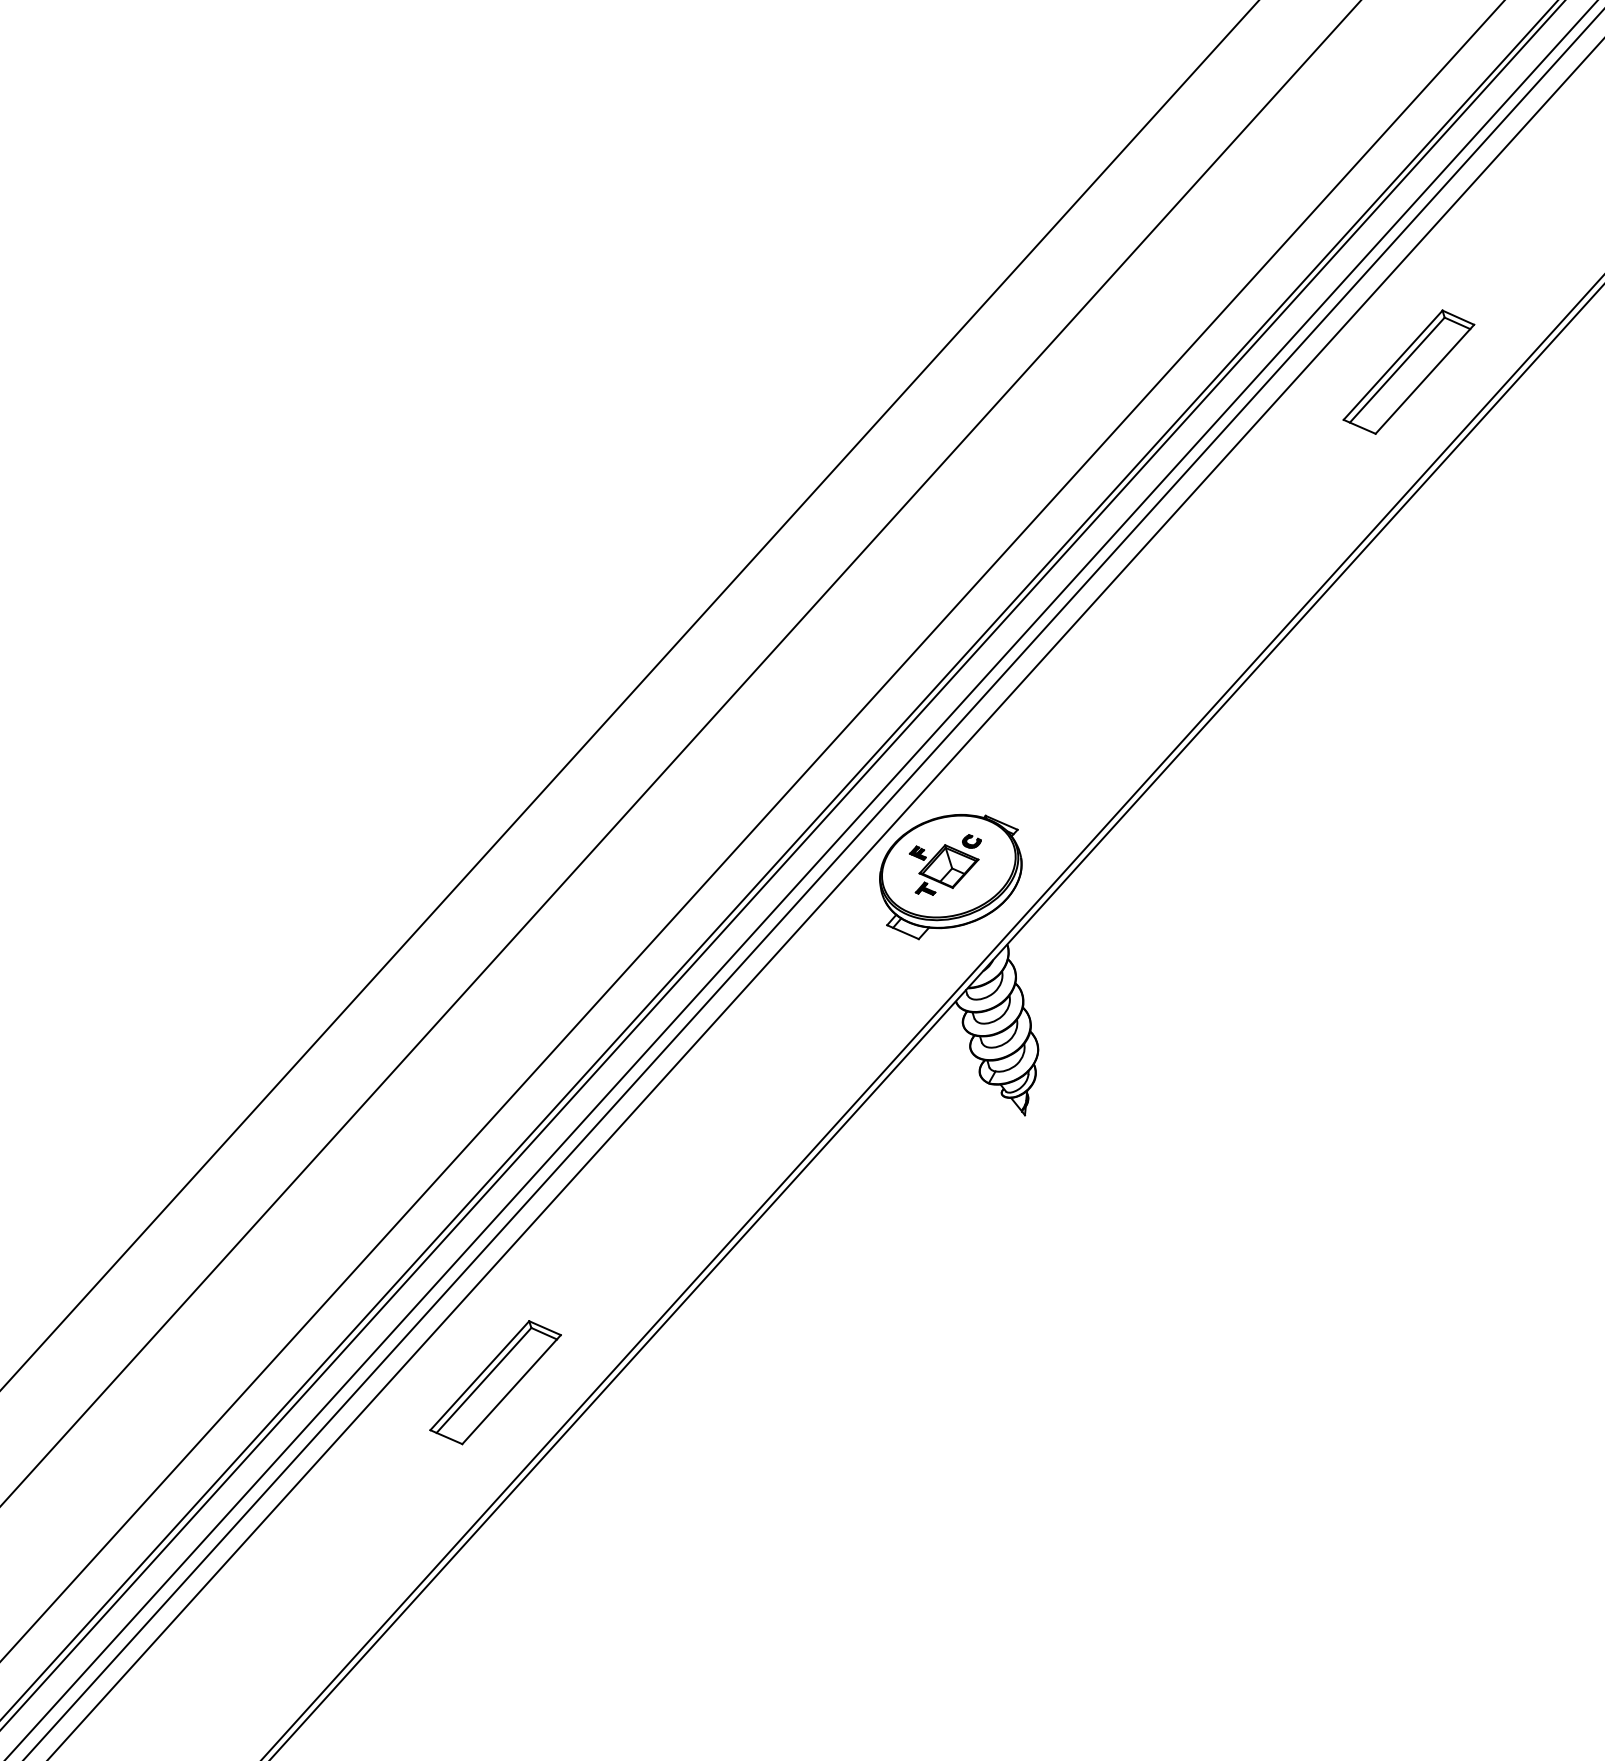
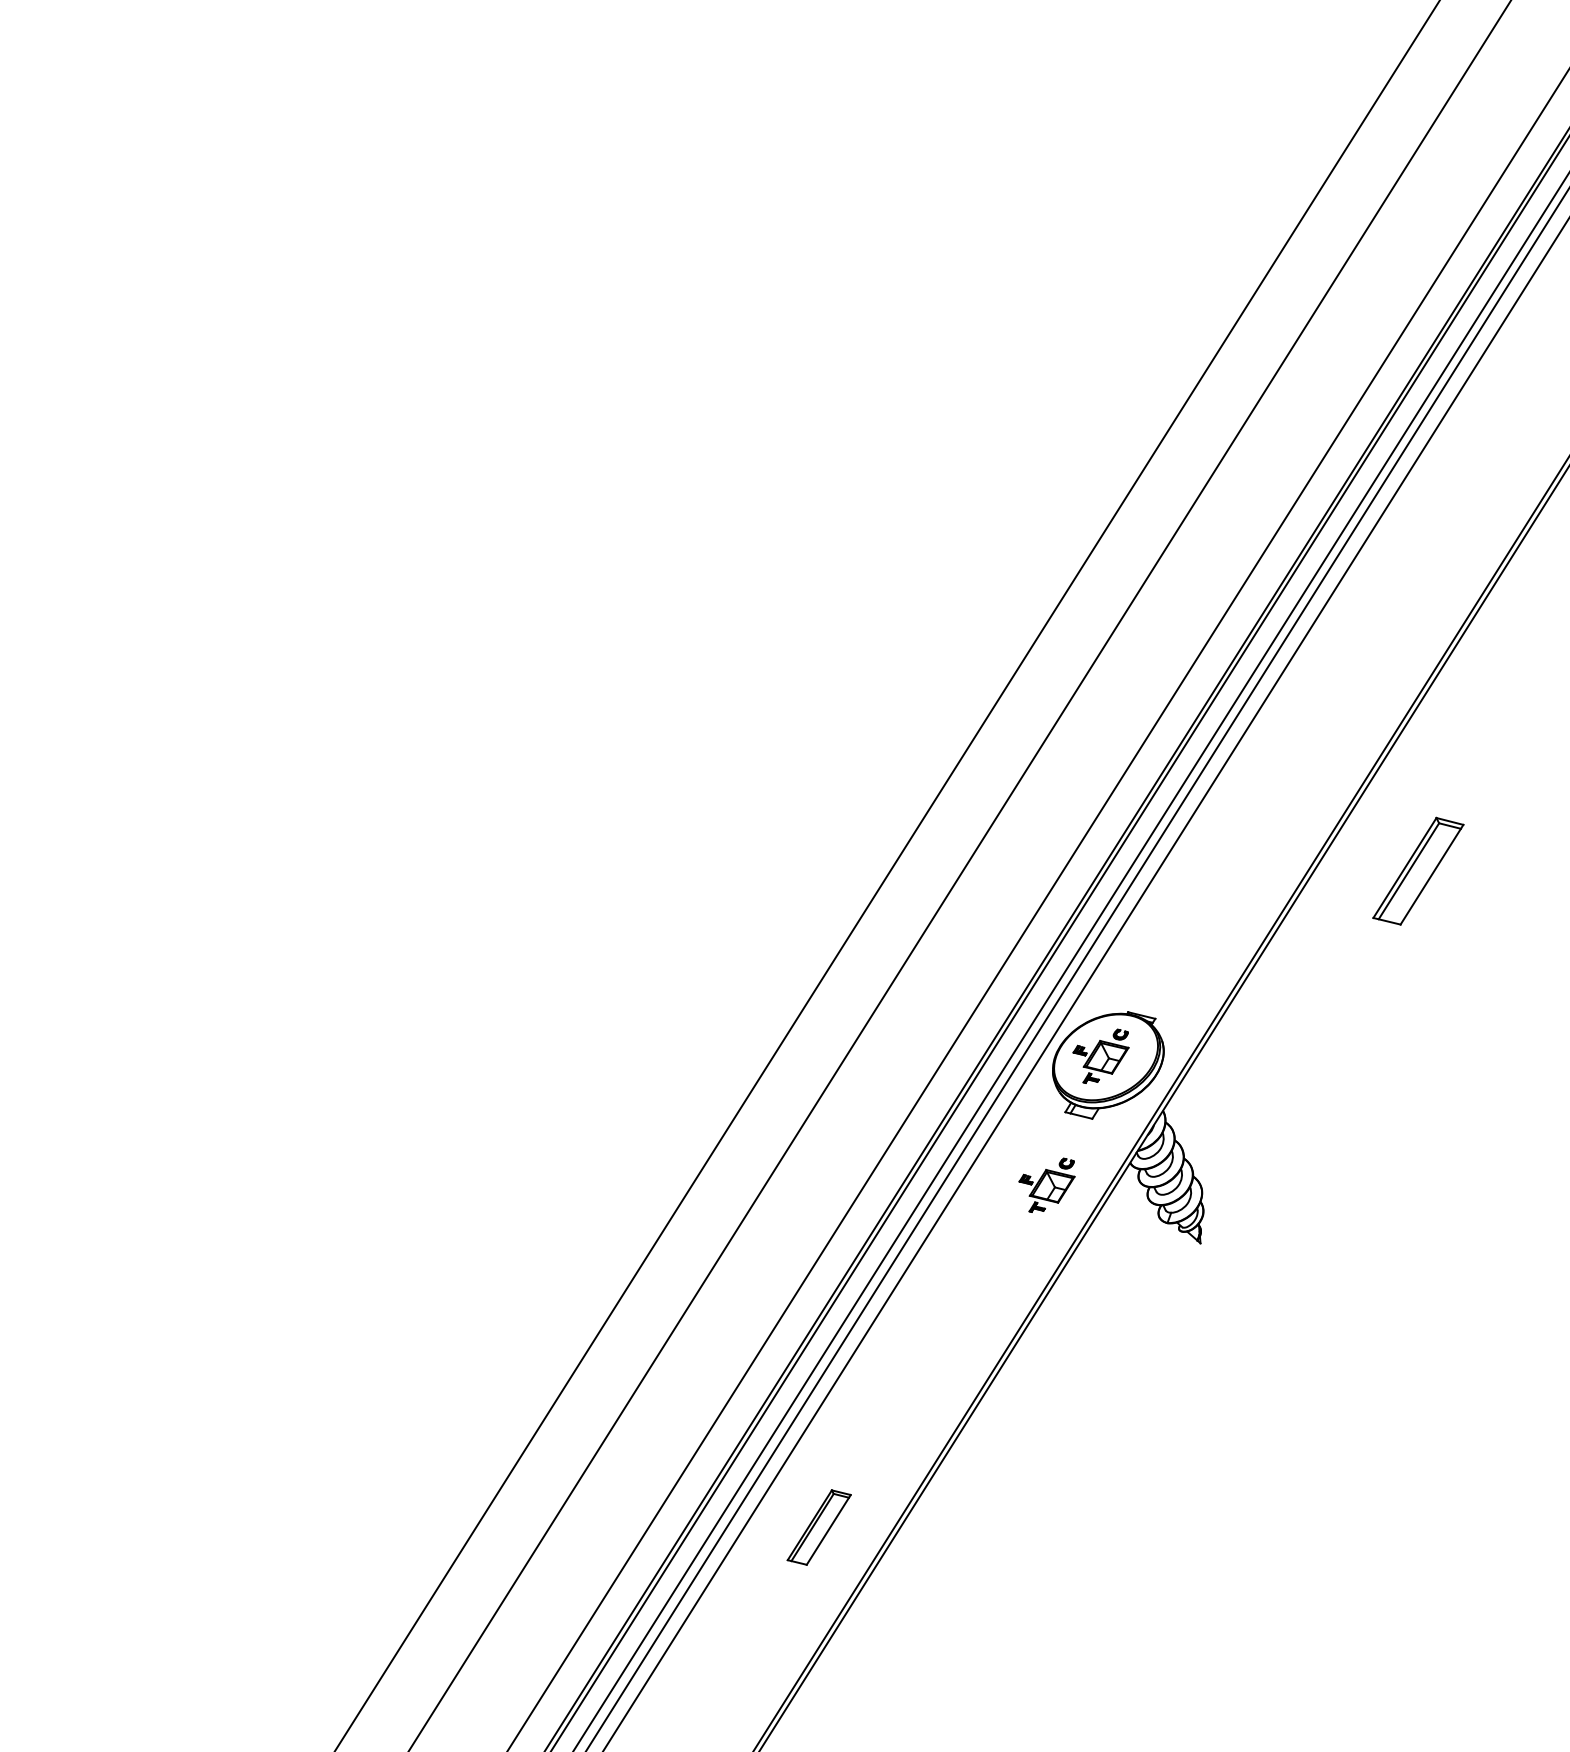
part: (1409, 371) -> (1418, 870), moved
part: (848, 1009) -> (1046, 1184), added
part: (496, 1382) -> (819, 1527), size x0.7

